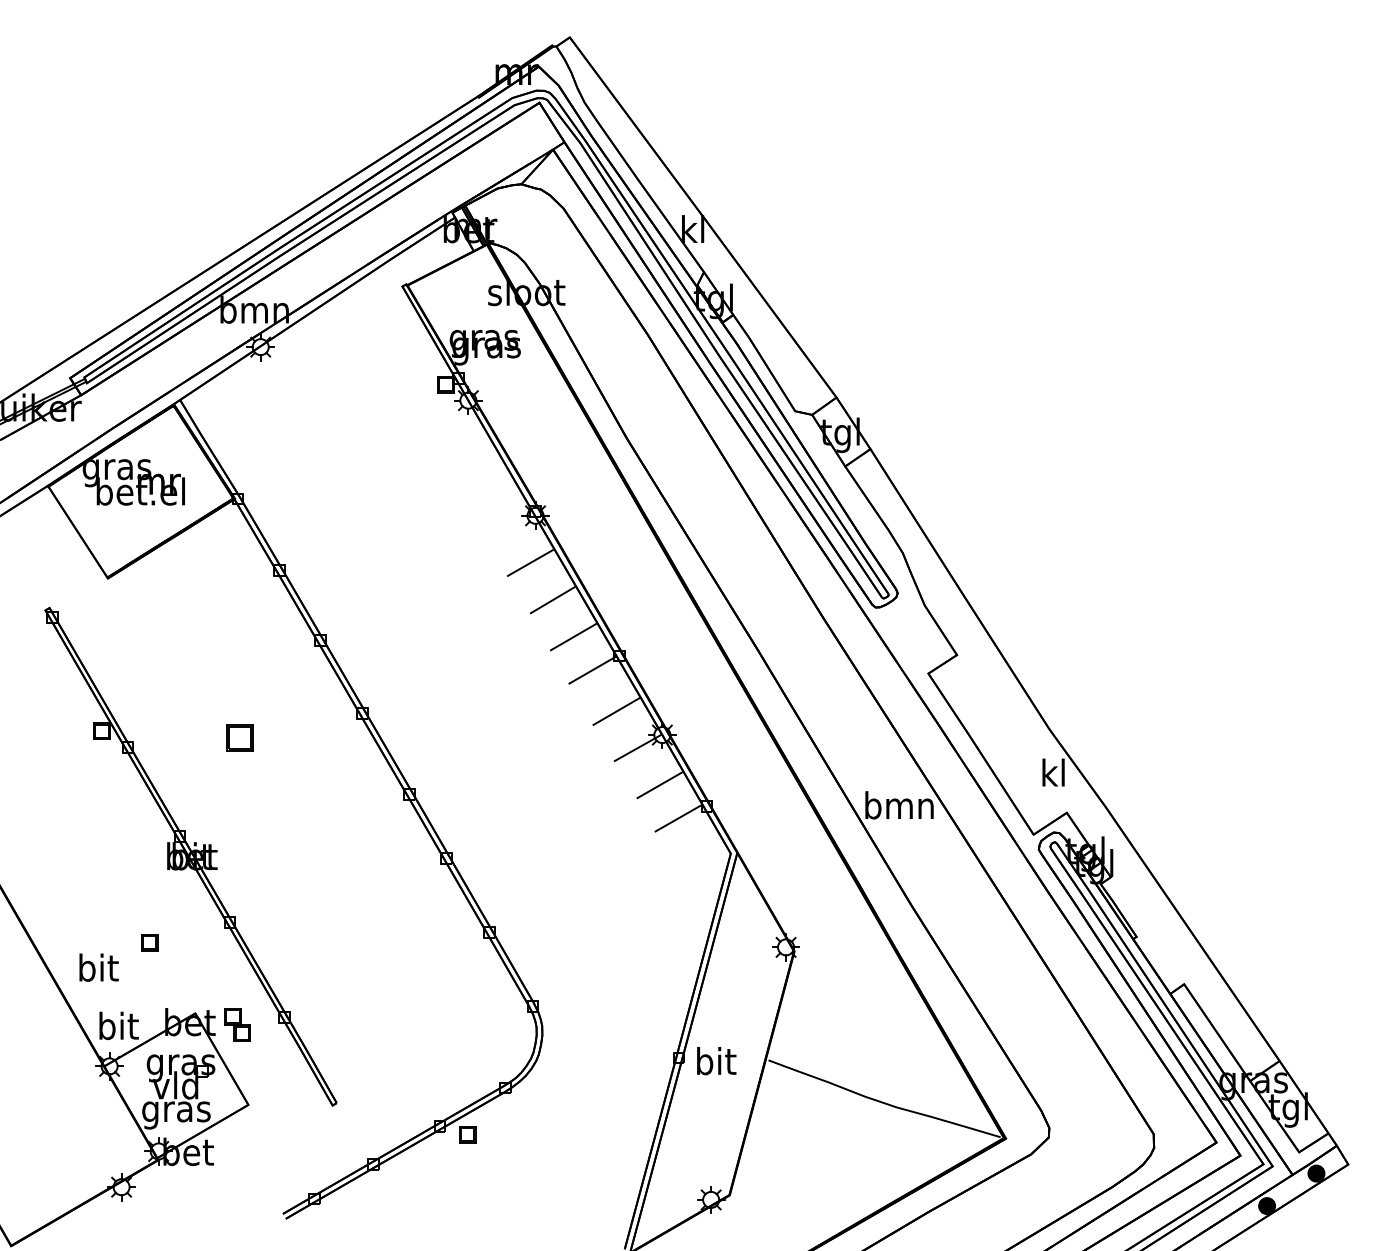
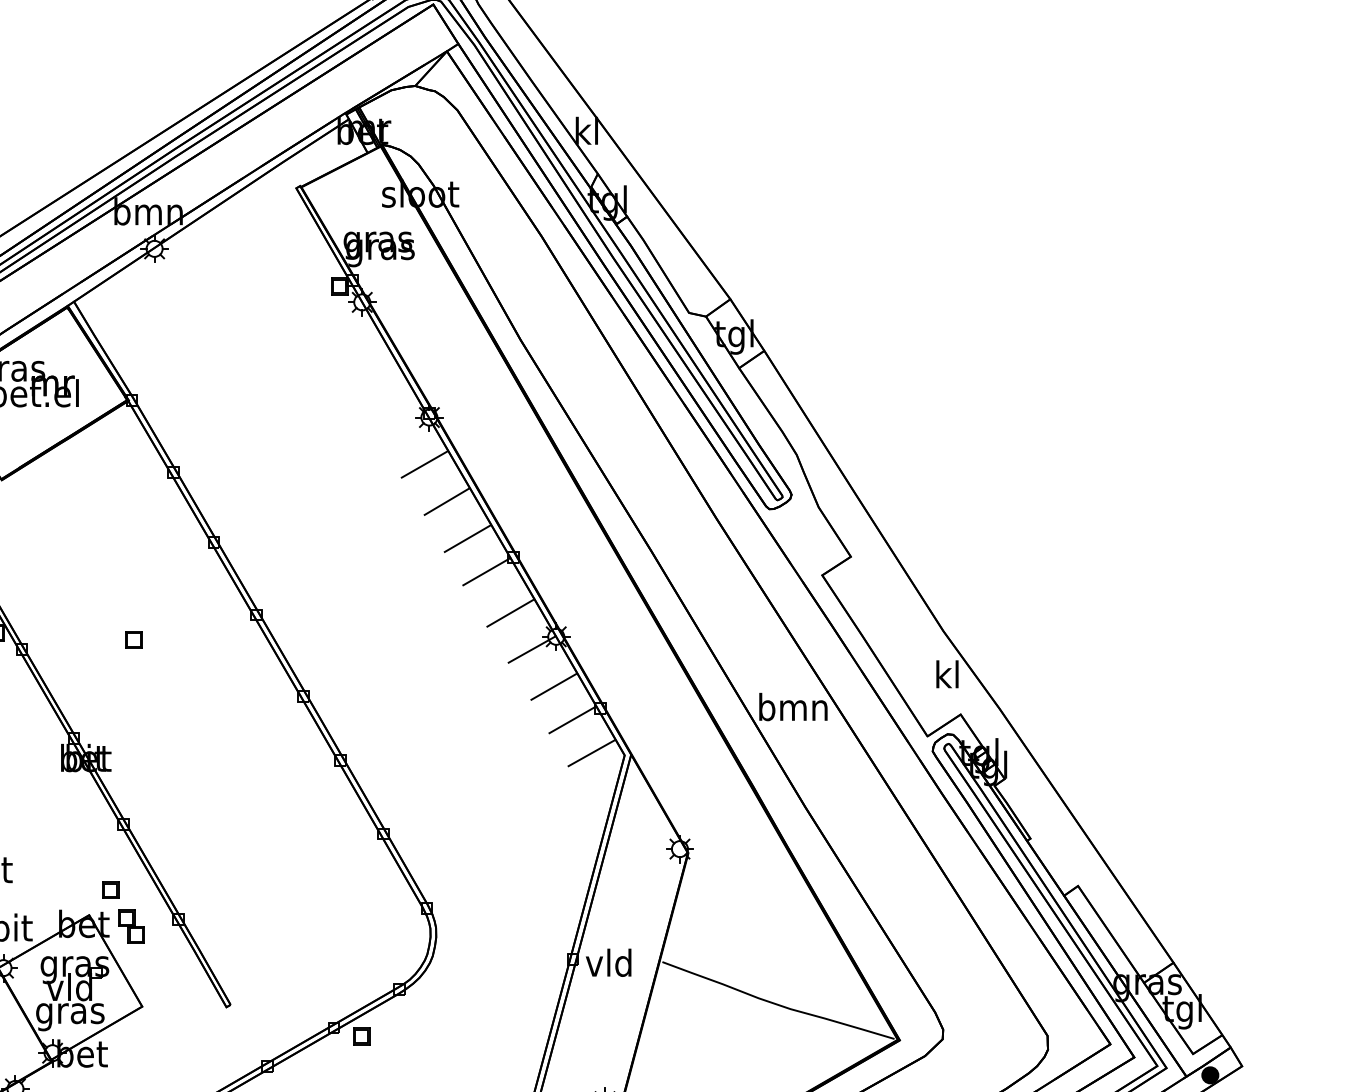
part: (239, 737) -> (133, 639), size x0.62
line: (697, 851) -> (591, 753), added
part: (149, 942) -> (110, 890), moved
text: (714, 1061) -> (608, 963), bit -> vld

